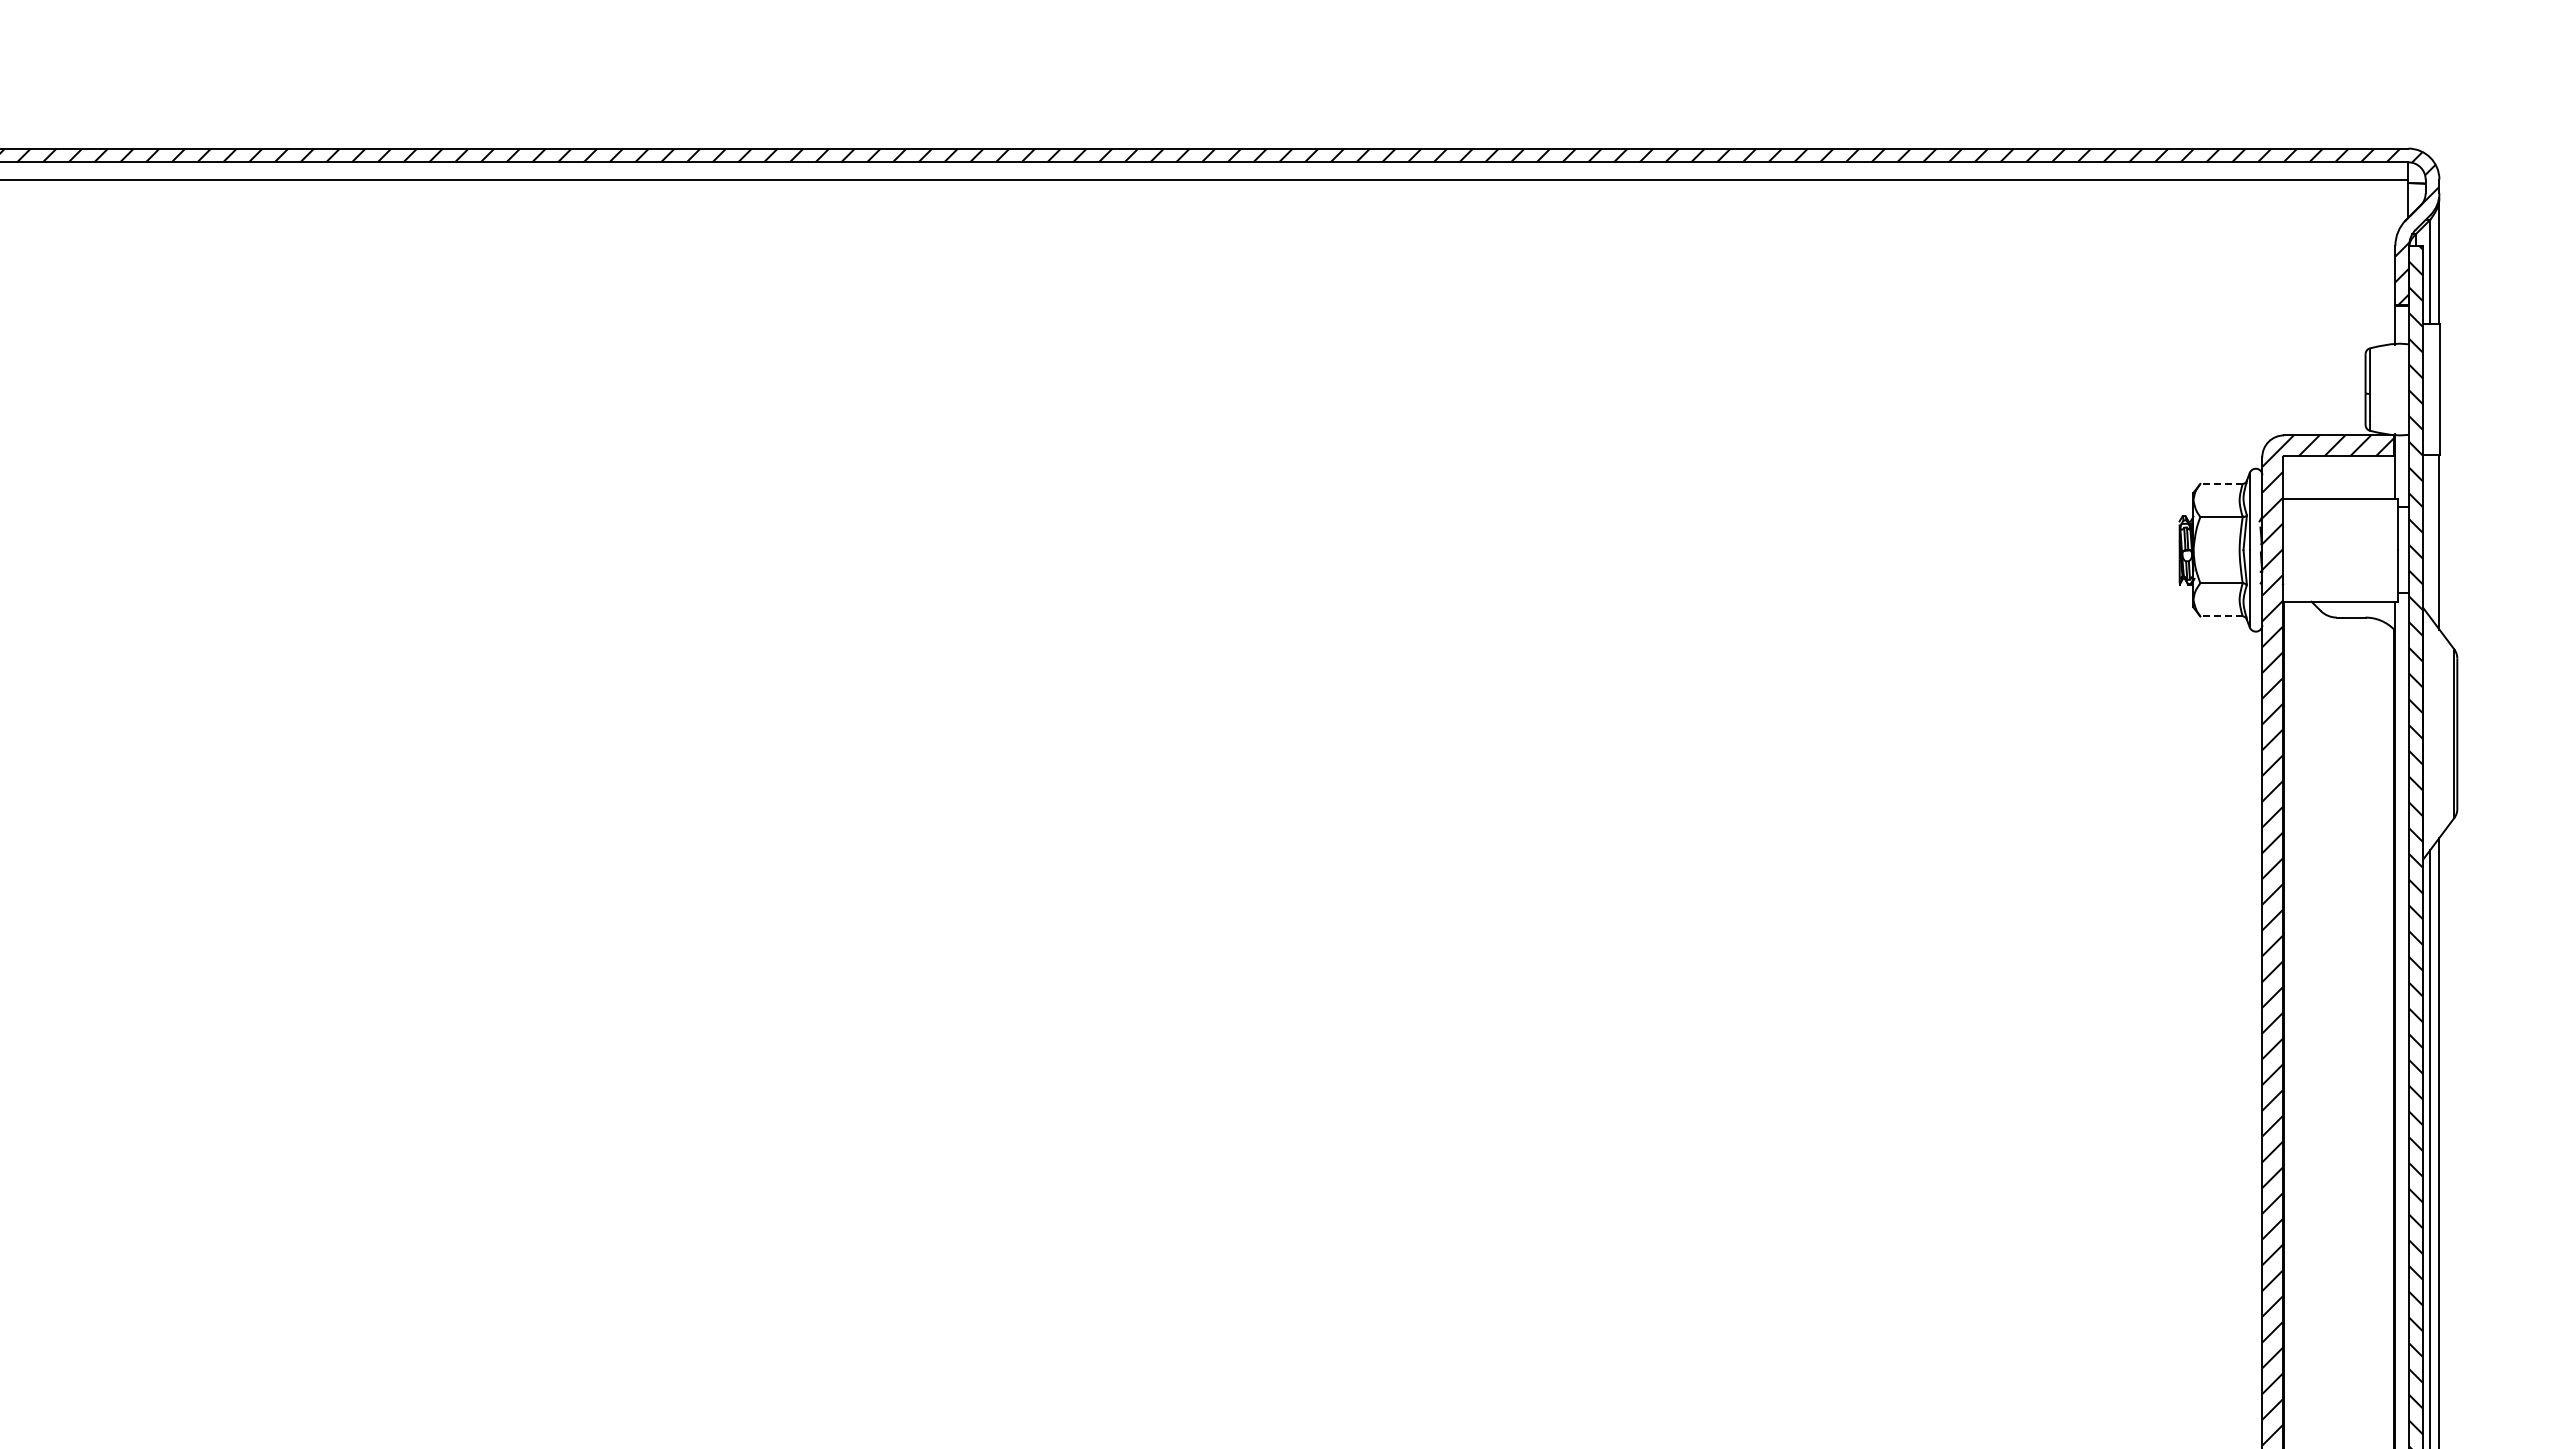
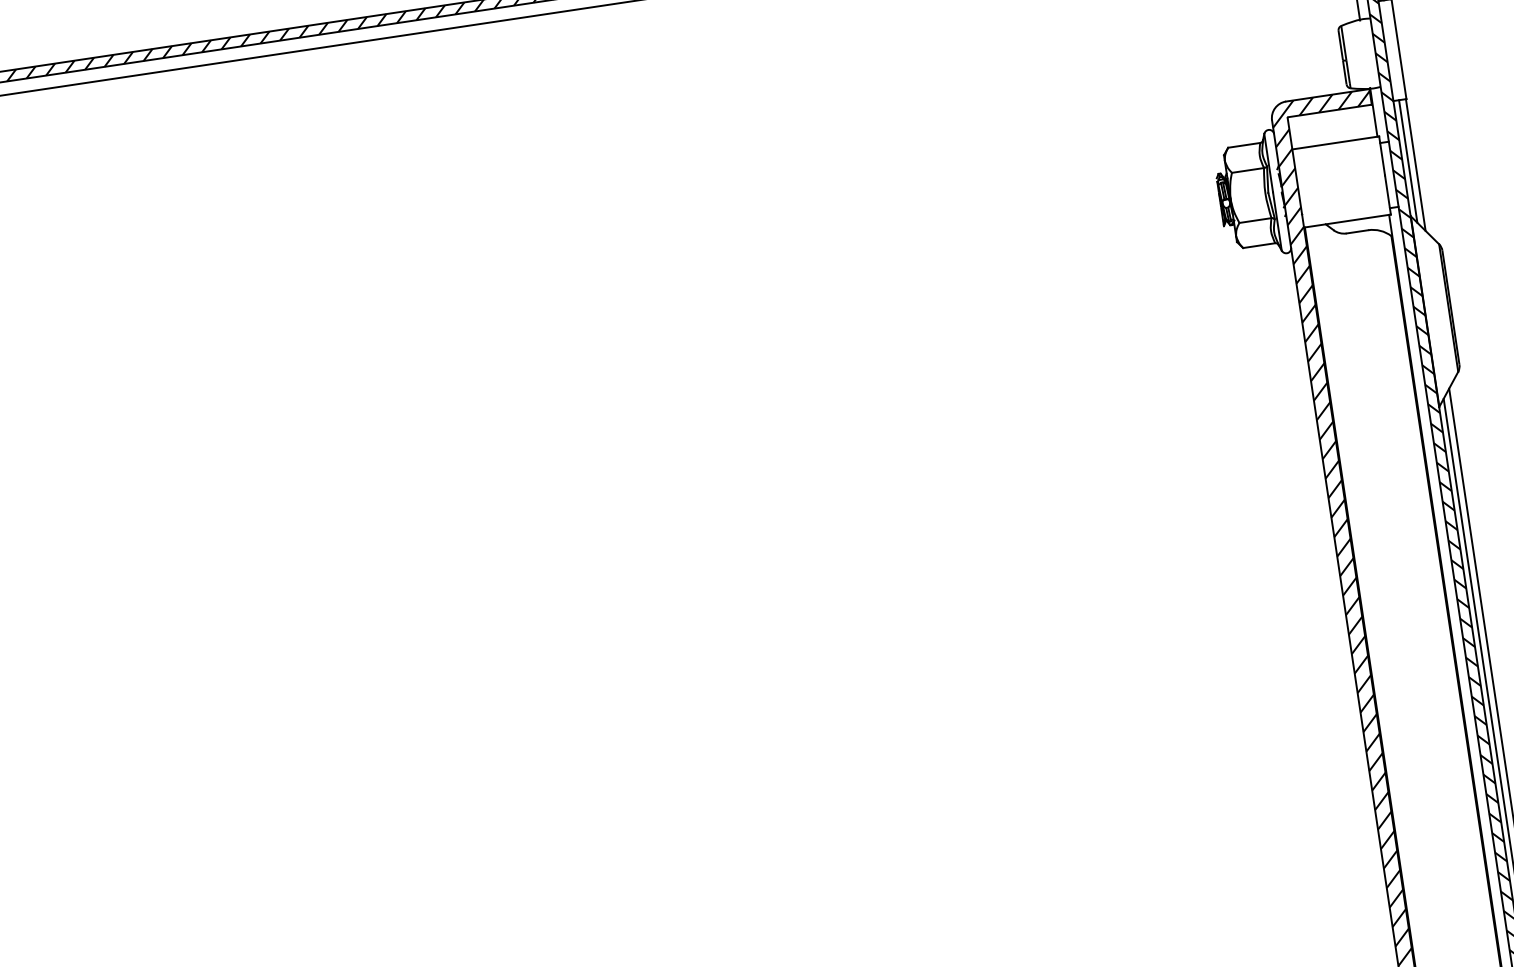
line: (2221, 483) -> (1244, 145), dashed -> solid
line: (2430, 536) -> (1408, 161), added
line: (2221, 616) -> (1259, 245), dashed -> solid

